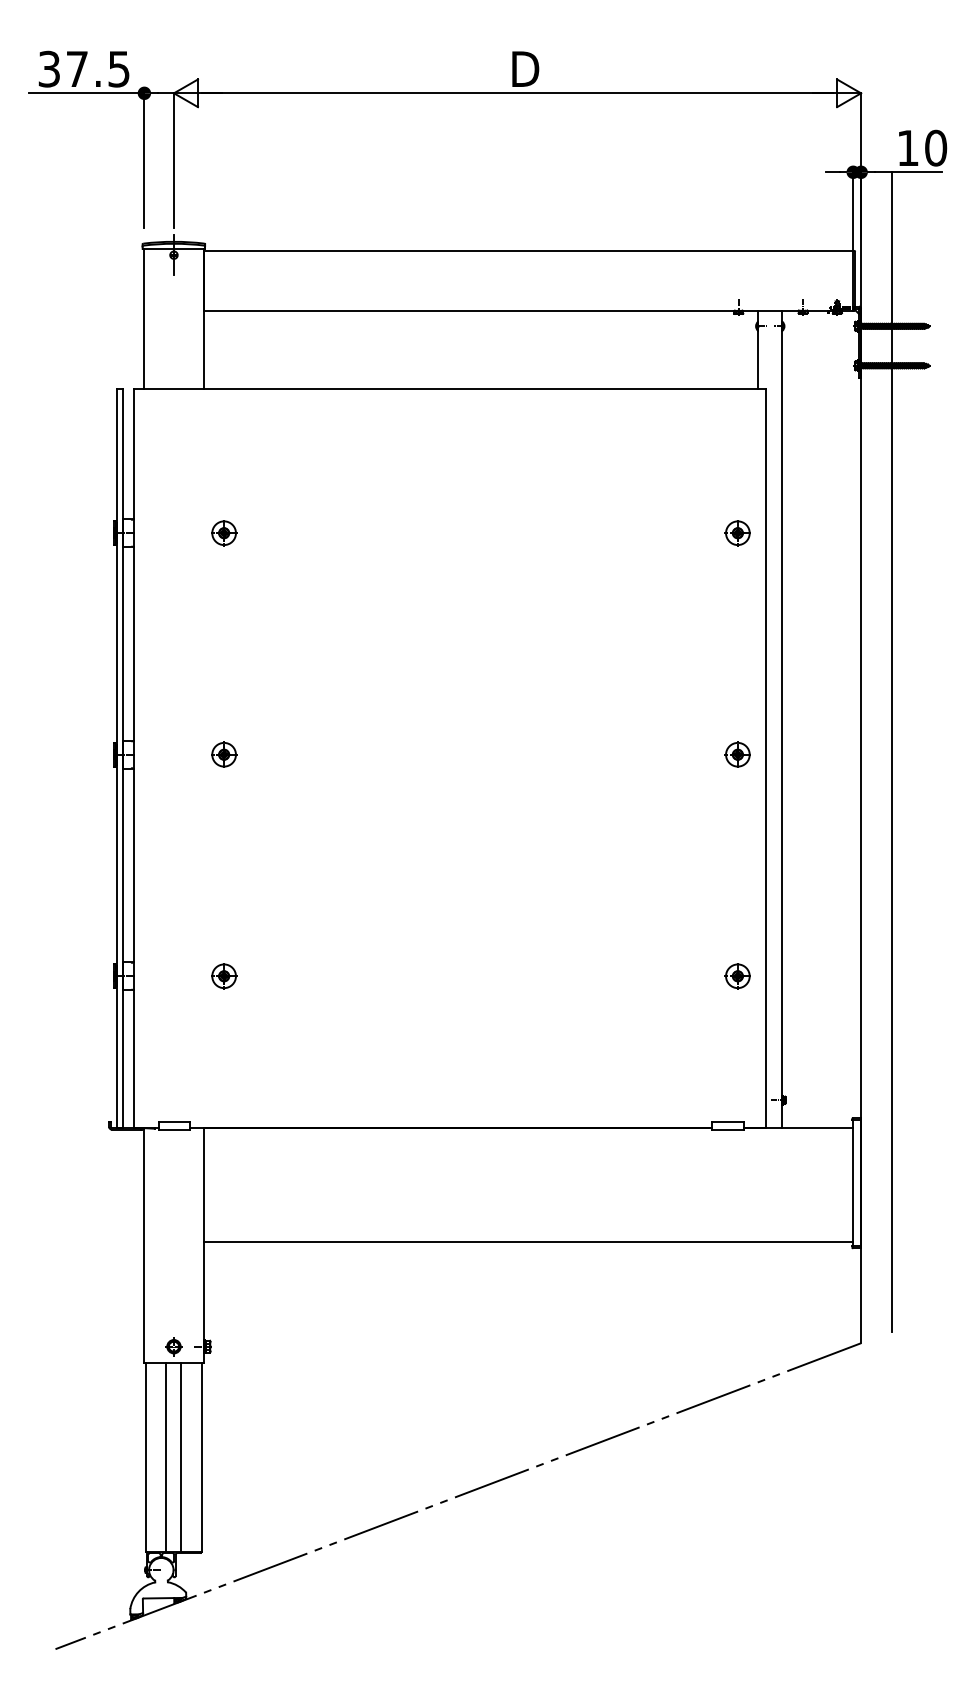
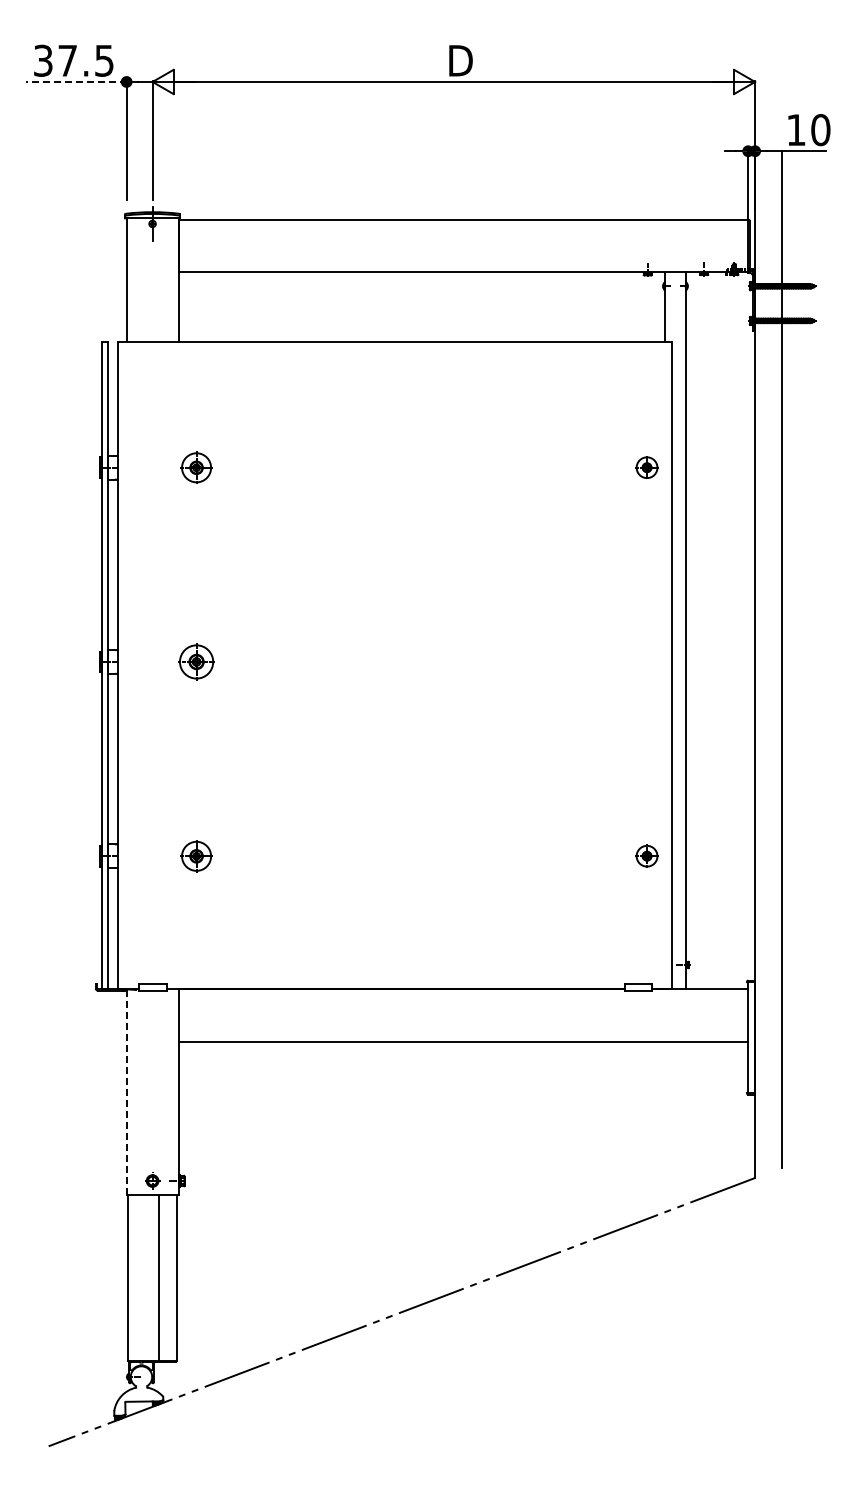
line: (86, 92) -> (75, 81), solid -> dashed
part: (224, 532) -> (196, 467), size x1.4
part: (224, 754) -> (196, 661), size x1.6
part: (737, 754) -> (646, 661), removed
part: (224, 975) -> (196, 855), size x1.4
line: (528, 1242) -> (463, 1041), moved
line: (144, 1245) -> (126, 1092), solid -> dashed
line: (167, 1456) -> (146, 1277), removed

